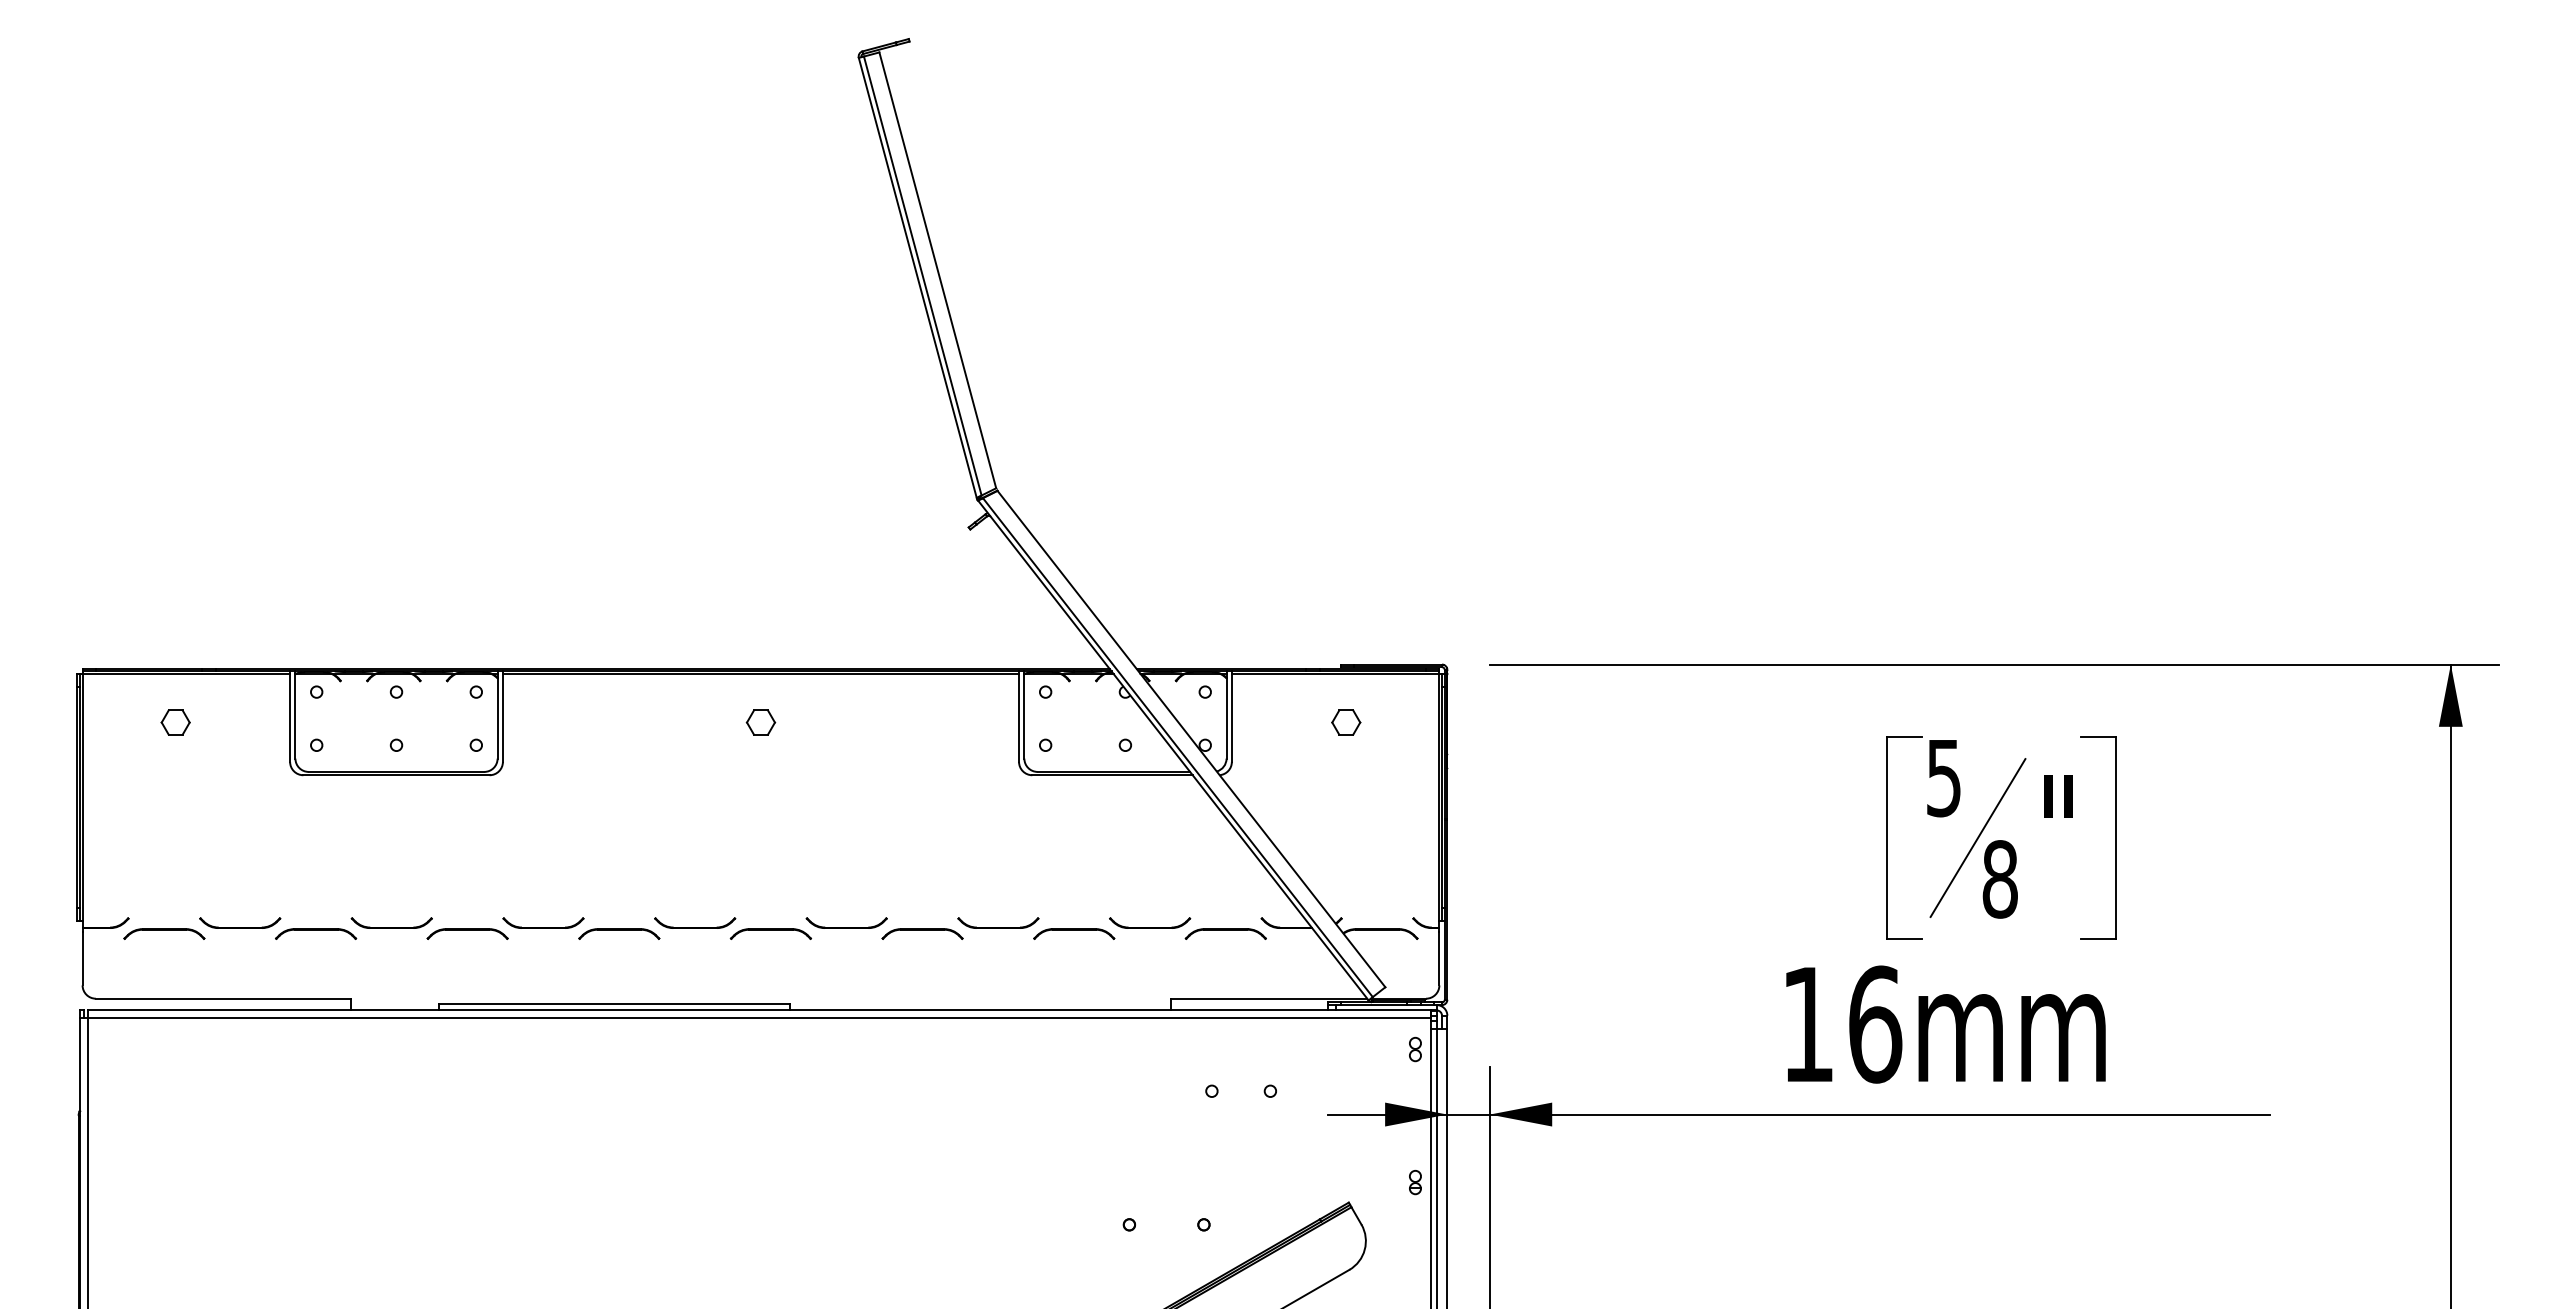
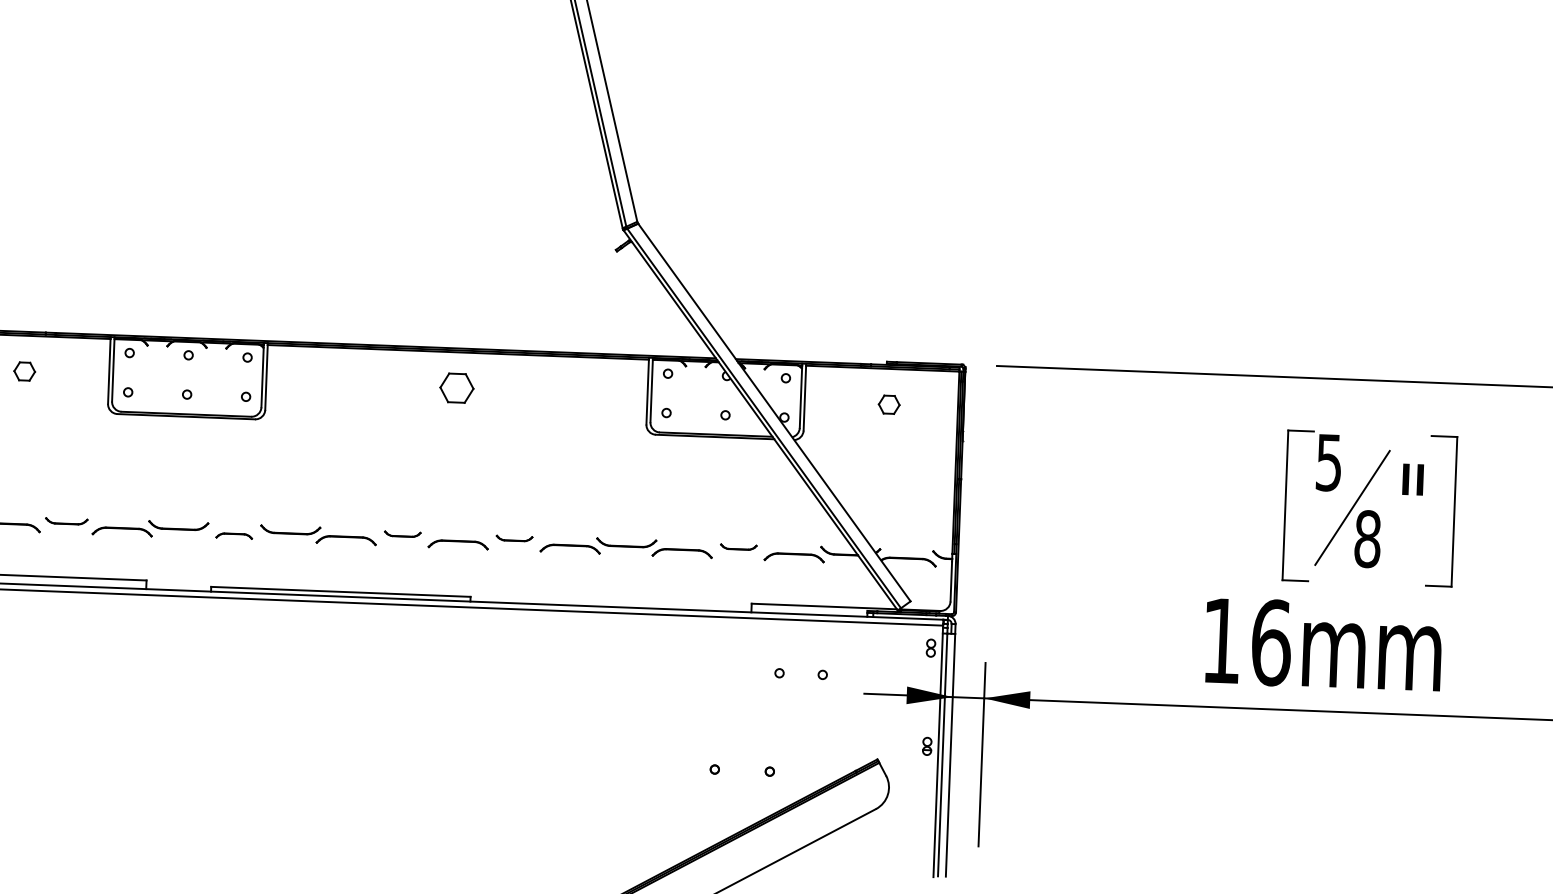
part: (760, 722) -> (456, 388), size x1.6
part: (240, 922) -> (66, 521), size x0.7
part: (695, 922) -> (402, 533), size x0.6
part: (846, 922) -> (514, 538), size x0.6
part: (1150, 922) -> (738, 546), size x0.6
part: (467, 933) -> (234, 535), size x0.6

